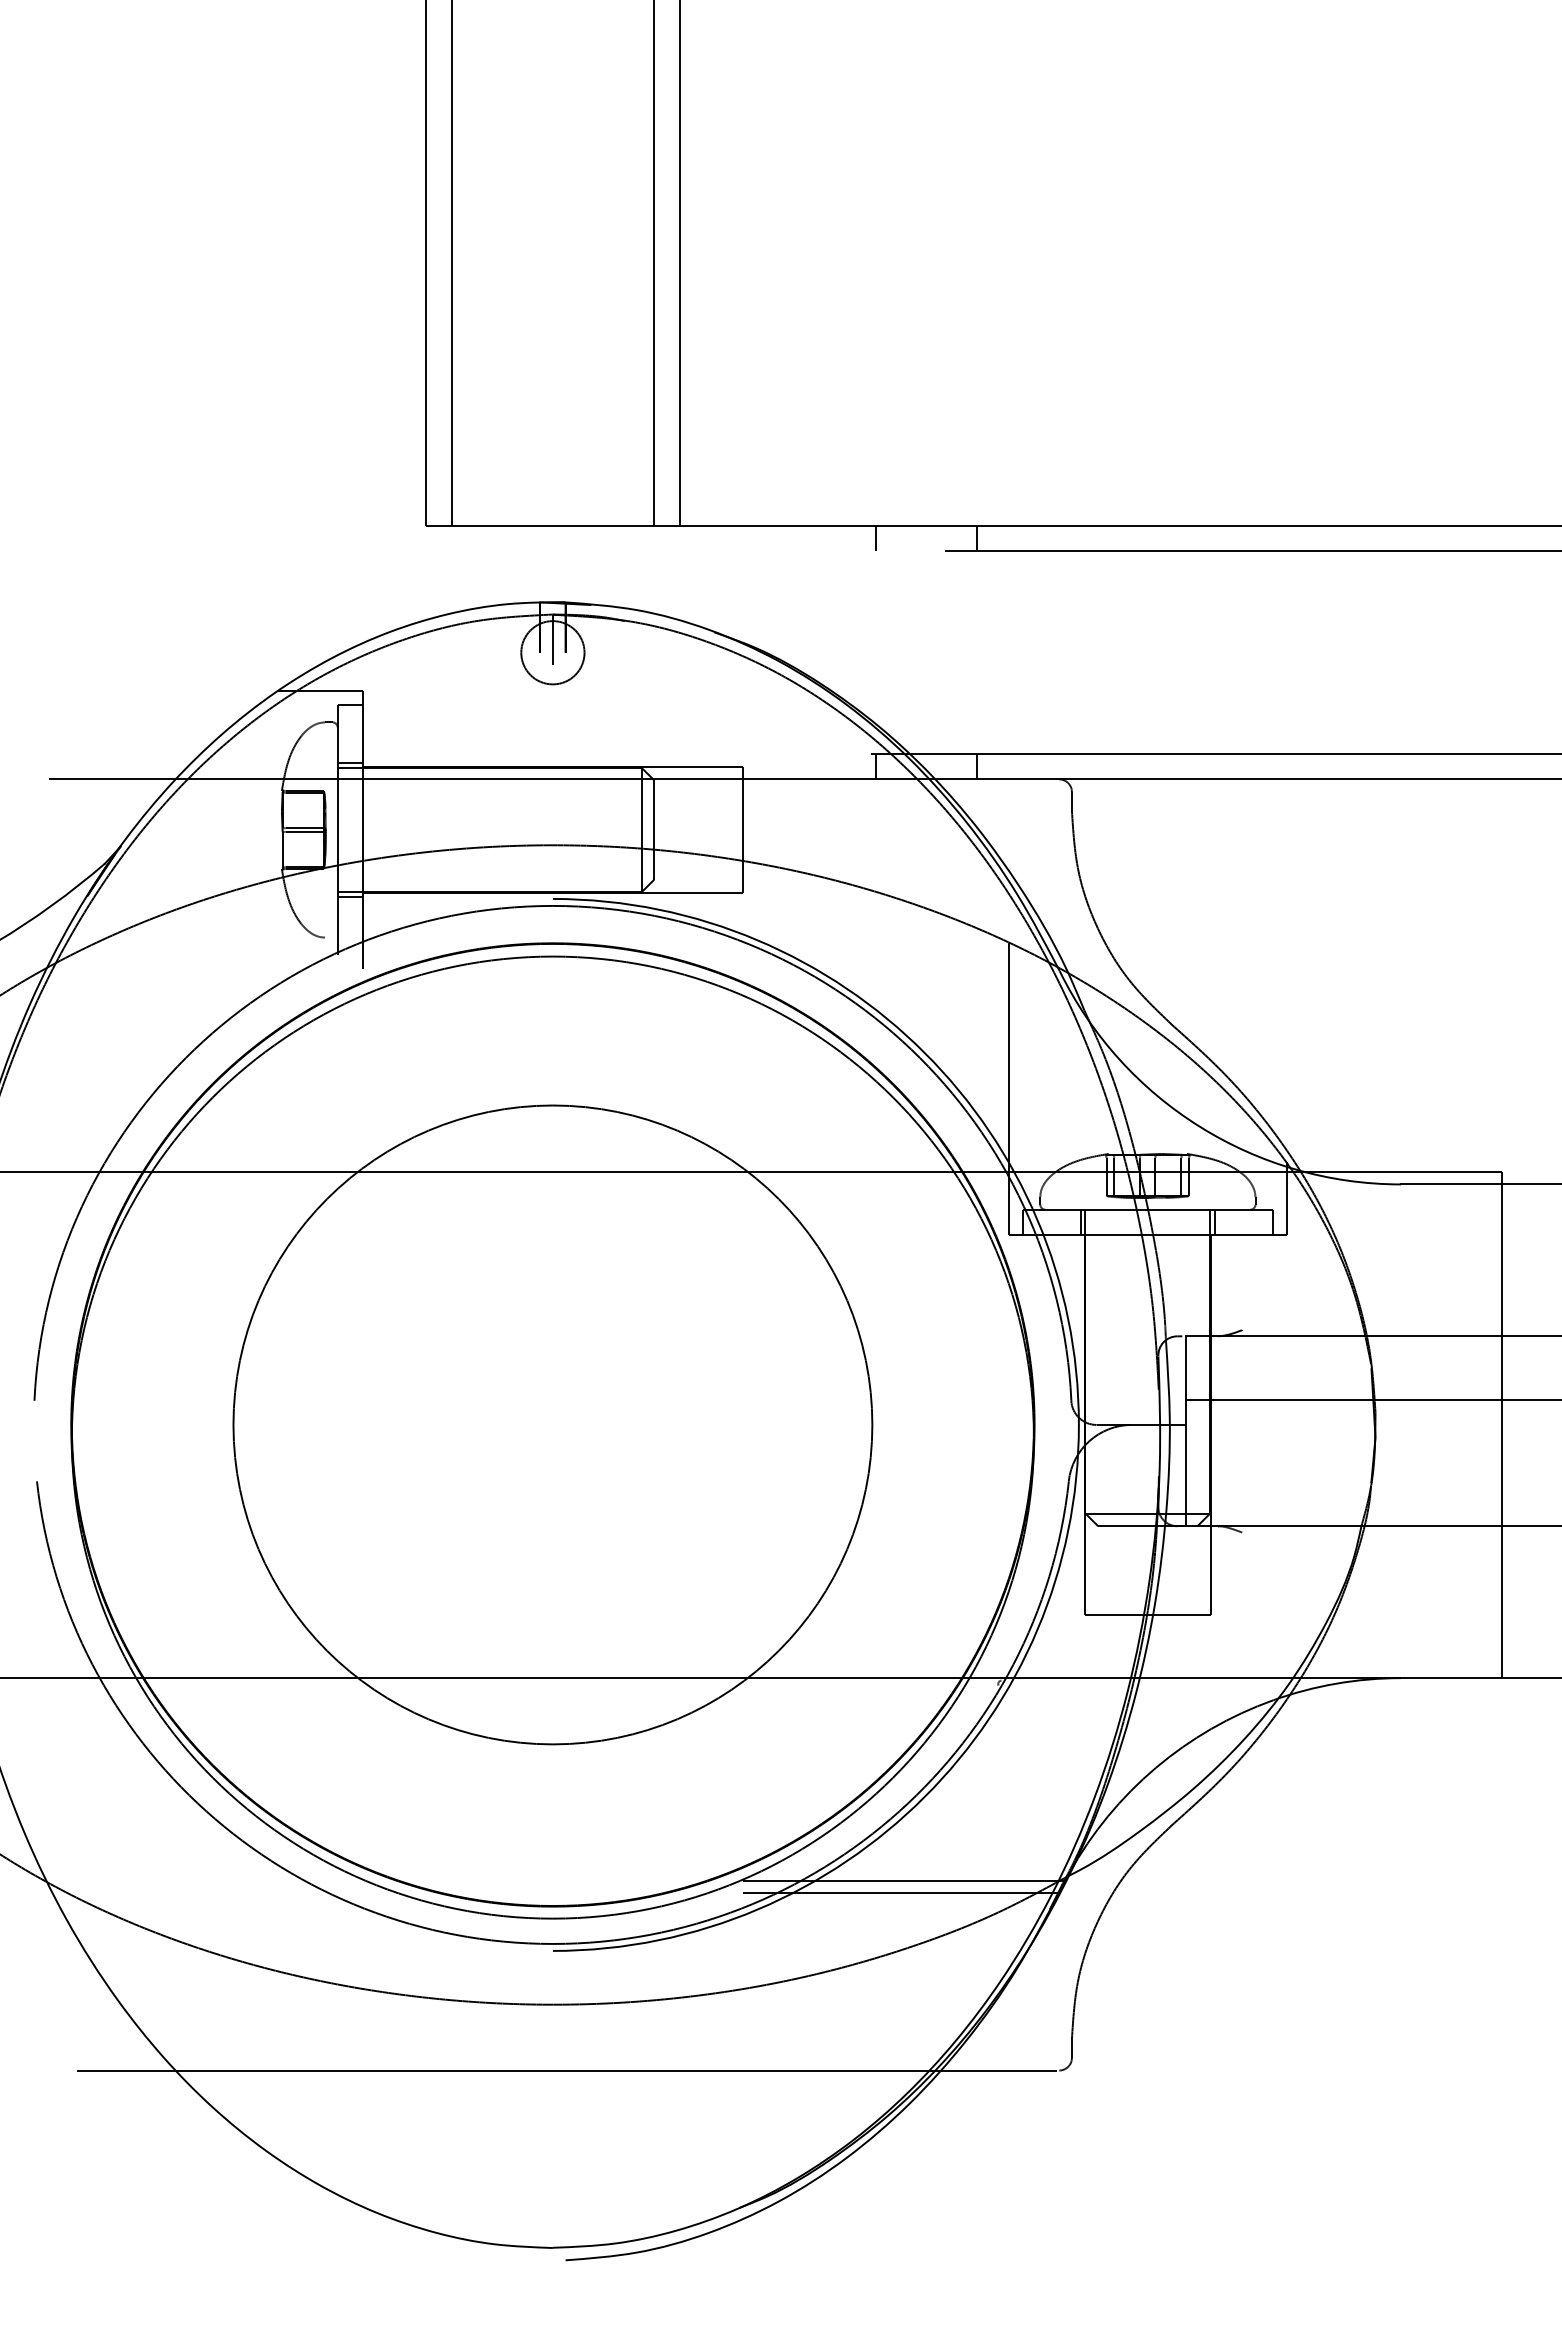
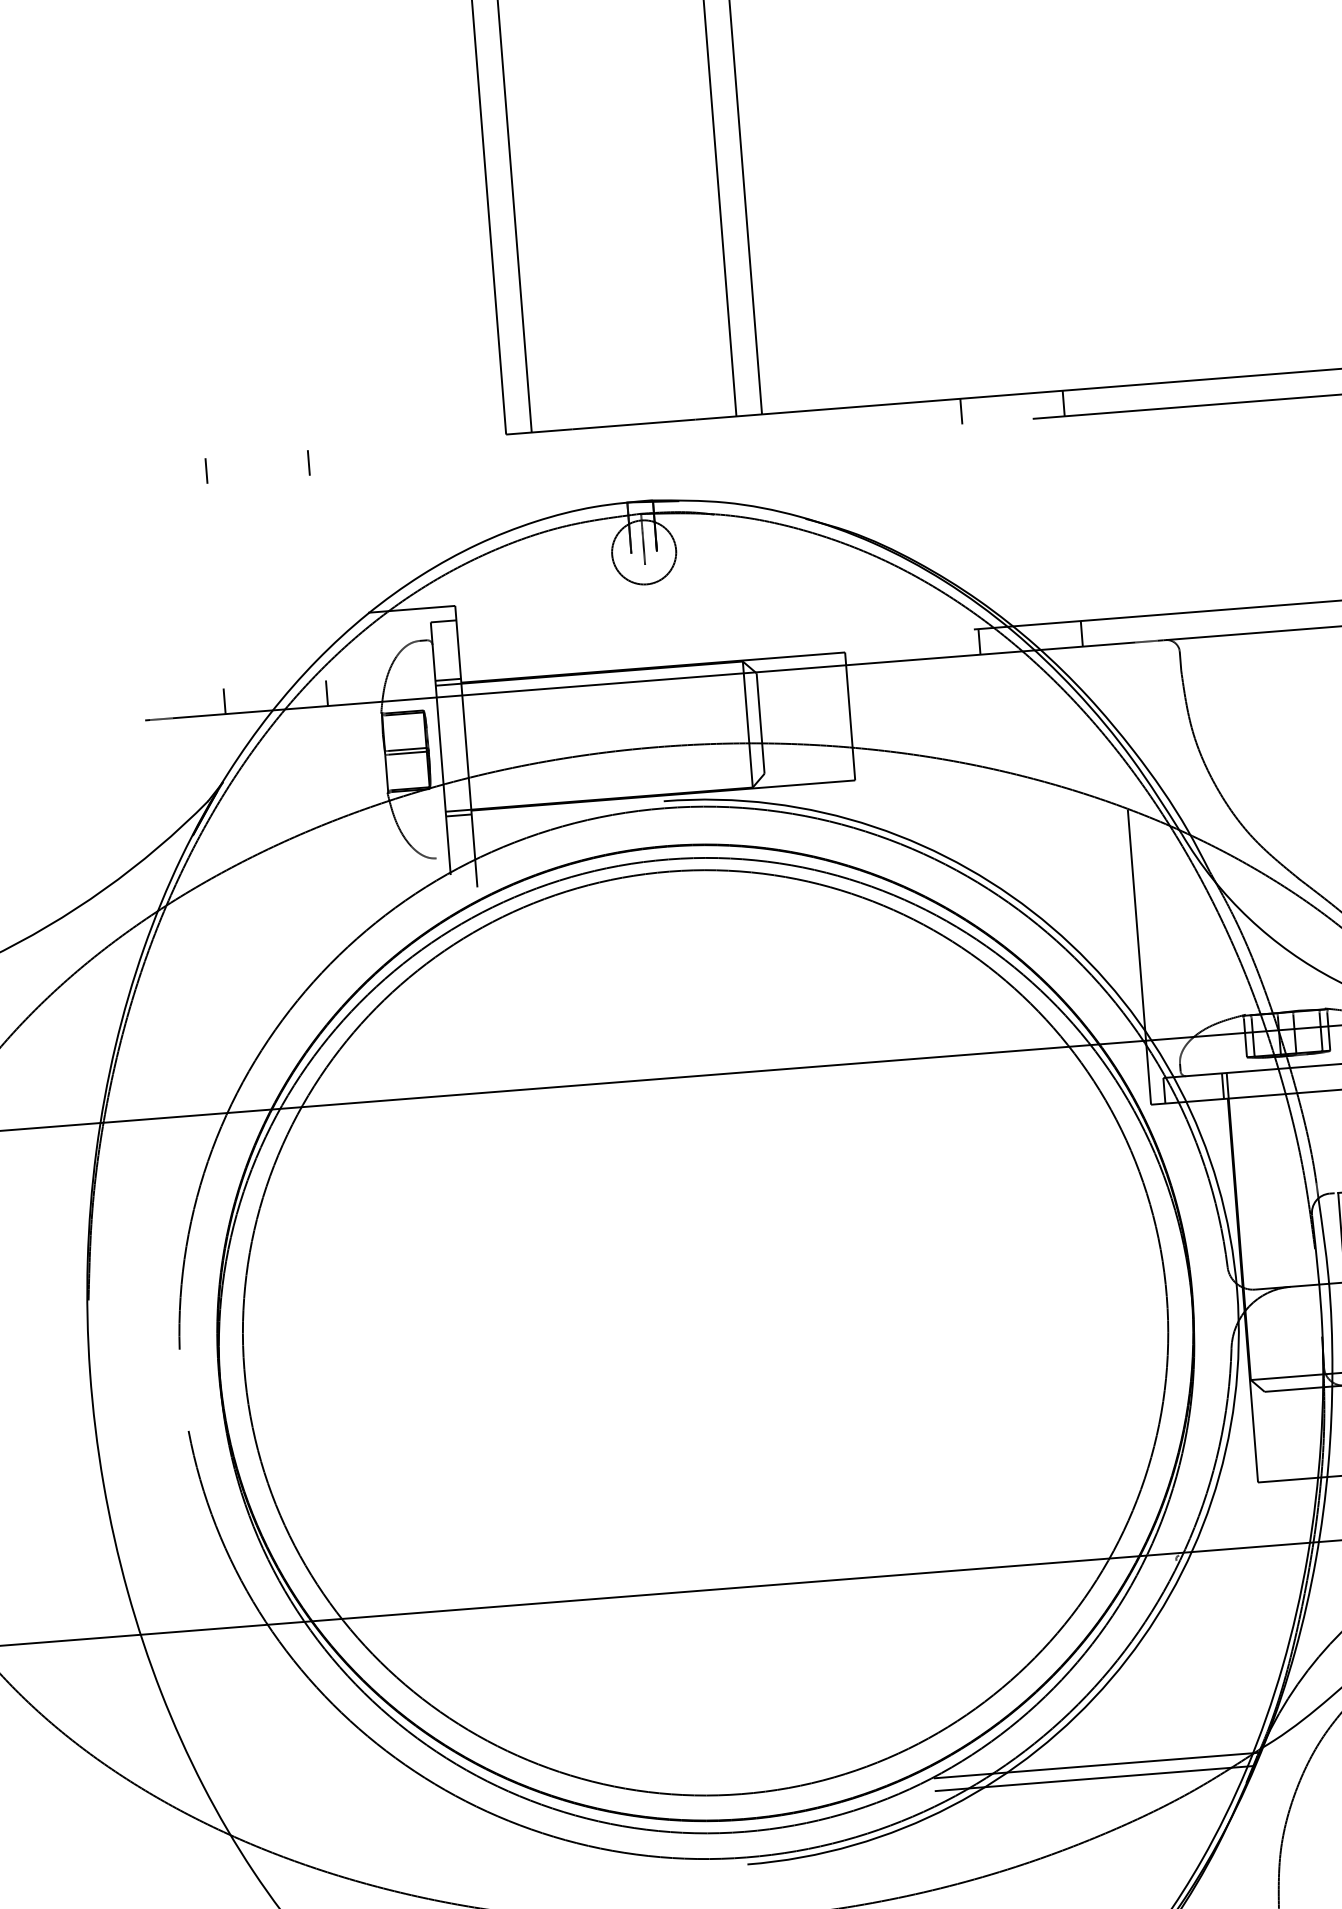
line: (128, 538) -> (206, 470), added
line: (230, 538) -> (309, 462), added
line: (128, 766) -> (224, 701), added
line: (230, 766) -> (327, 693), added
circle: (552, 1424) -> (705, 1332), size x1.43

